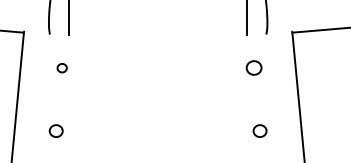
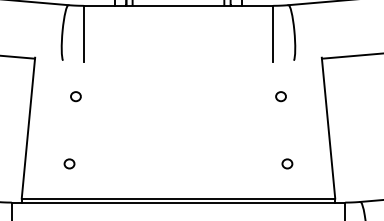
part: (253, 68) -> (280, 96), size x0.62
part: (56, 130) -> (69, 163), size x0.71
part: (260, 130) -> (287, 163), size x0.71

